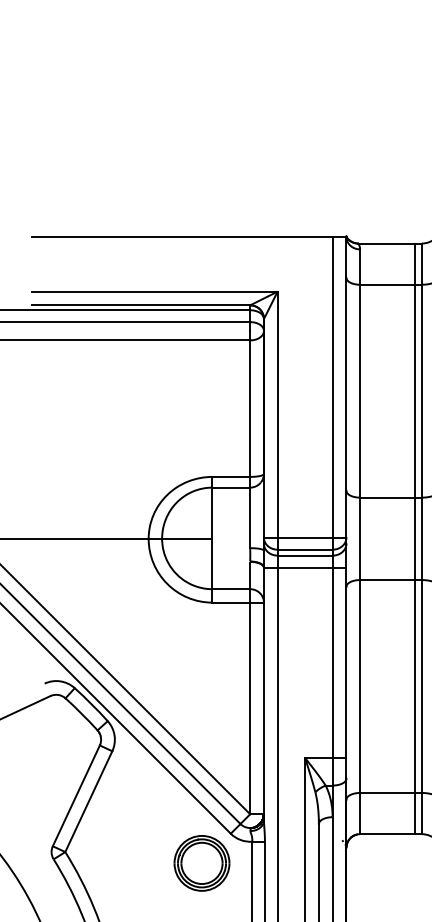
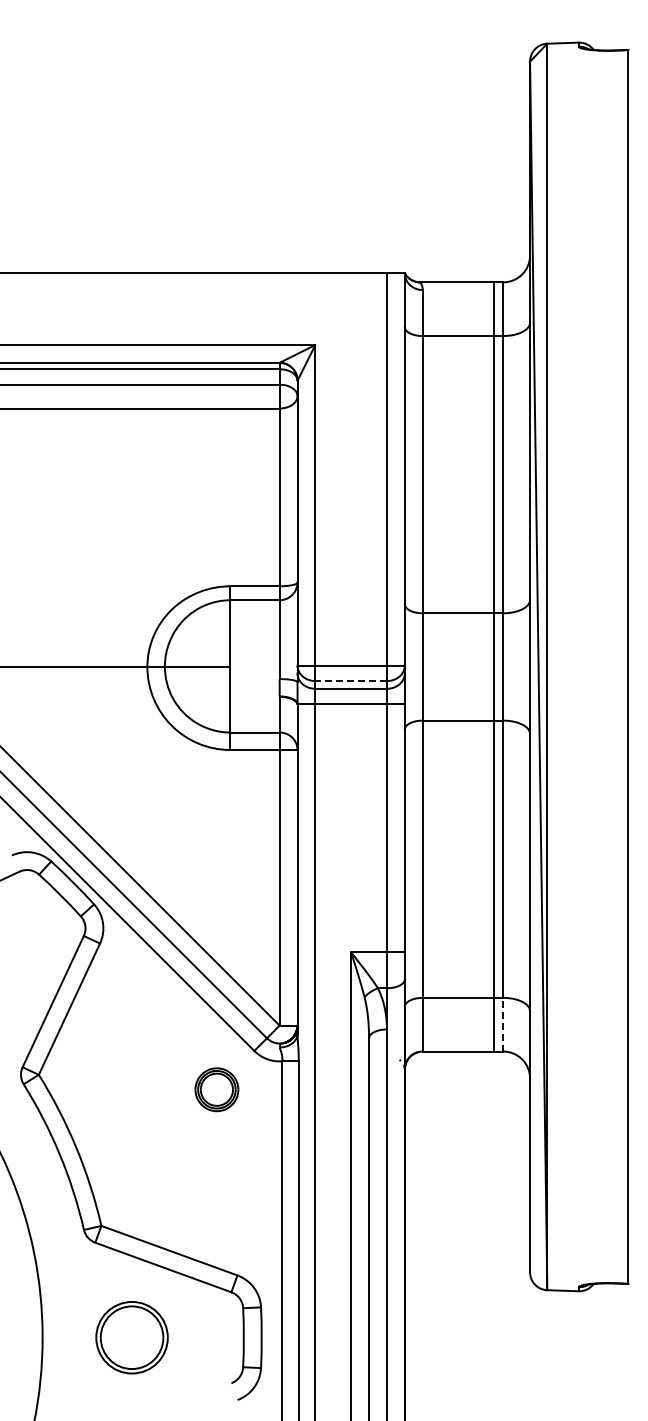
line: (305, 550) -> (351, 681), solid -> dashed
line: (422, 813) -> (503, 1024), solid -> dashed
part: (201, 863) -> (216, 1089), size x0.6

